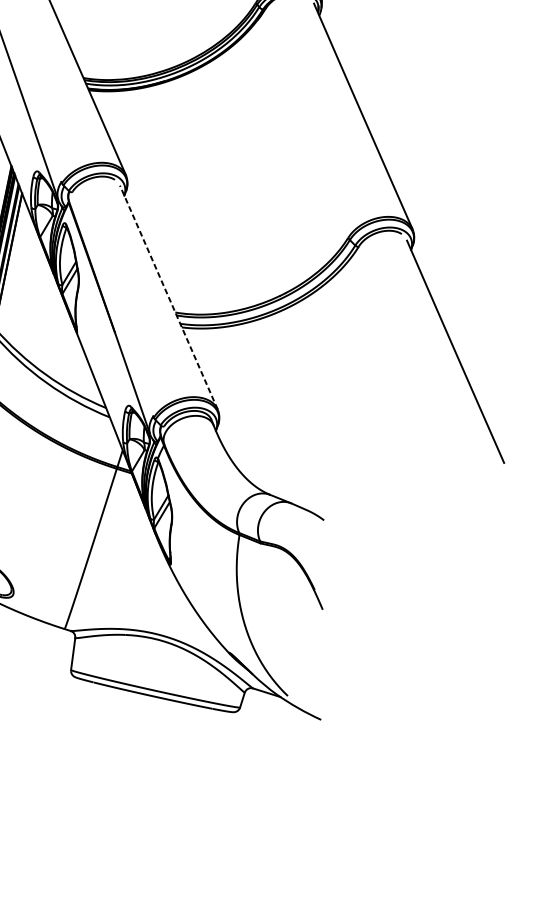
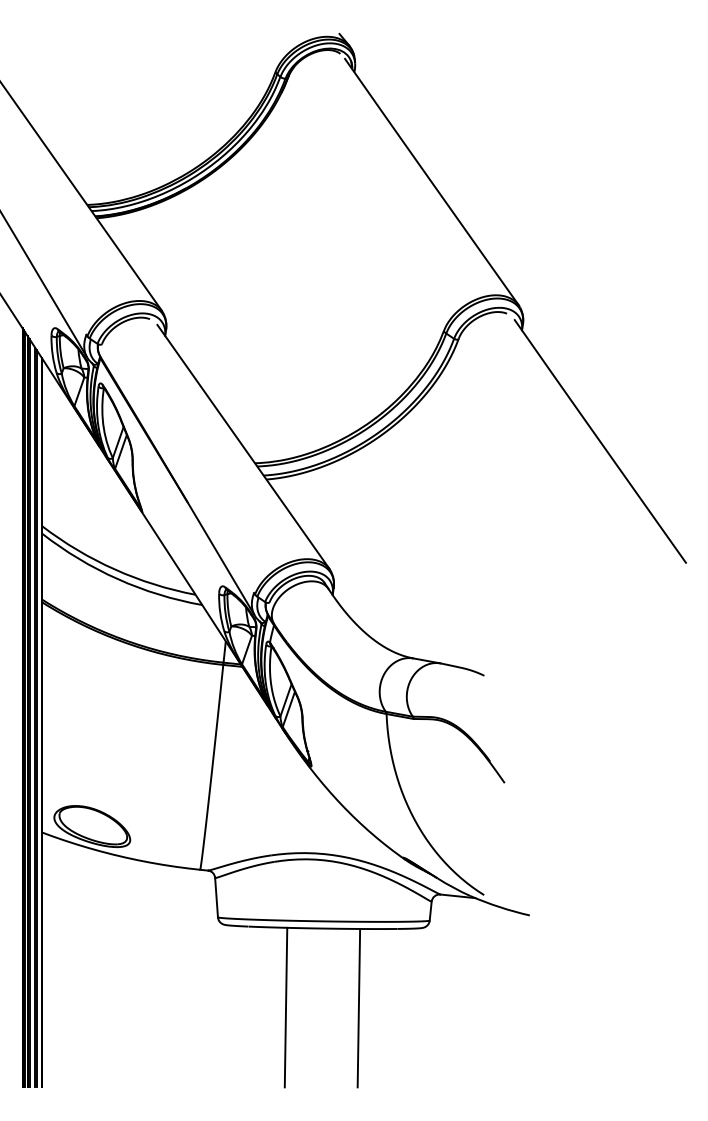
line: (168, 297) -> (243, 446), dashed -> solid
line: (110, 753) -> (285, 1007), added
line: (168, 765) -> (358, 1007), added

